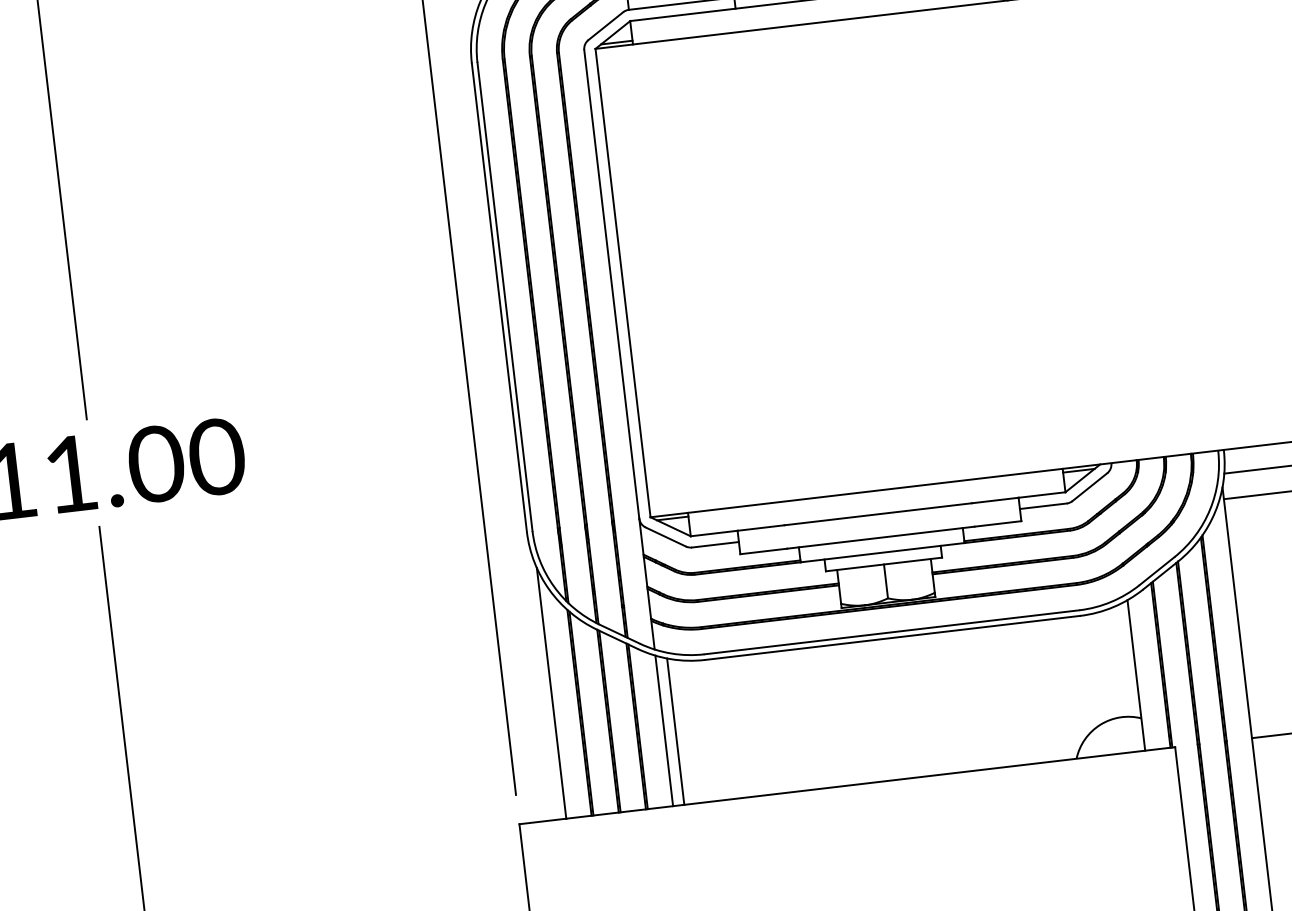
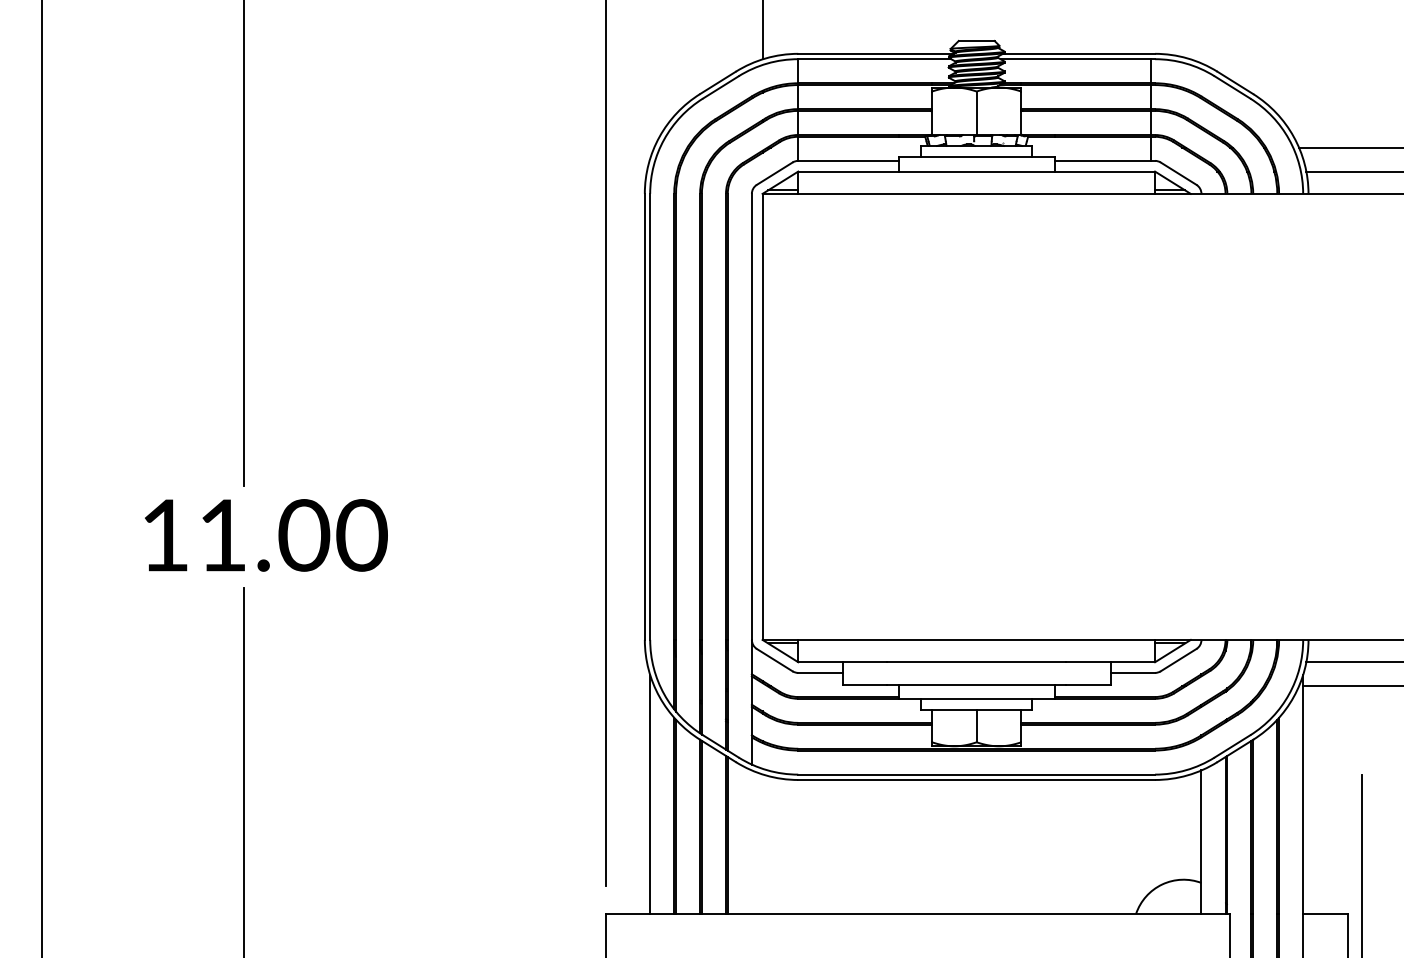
line: (663, 730) -> (751, 841), removed
line: (675, 731) -> (762, 843), removed

